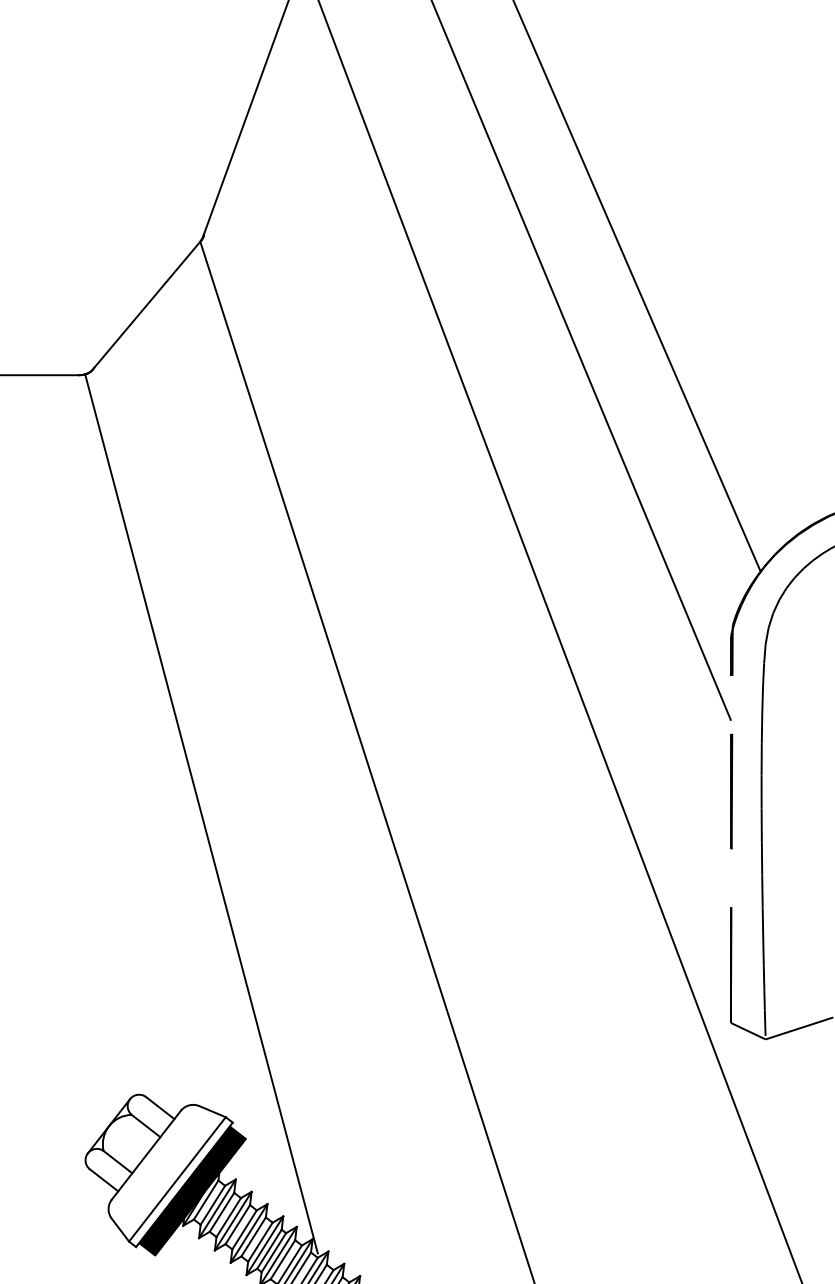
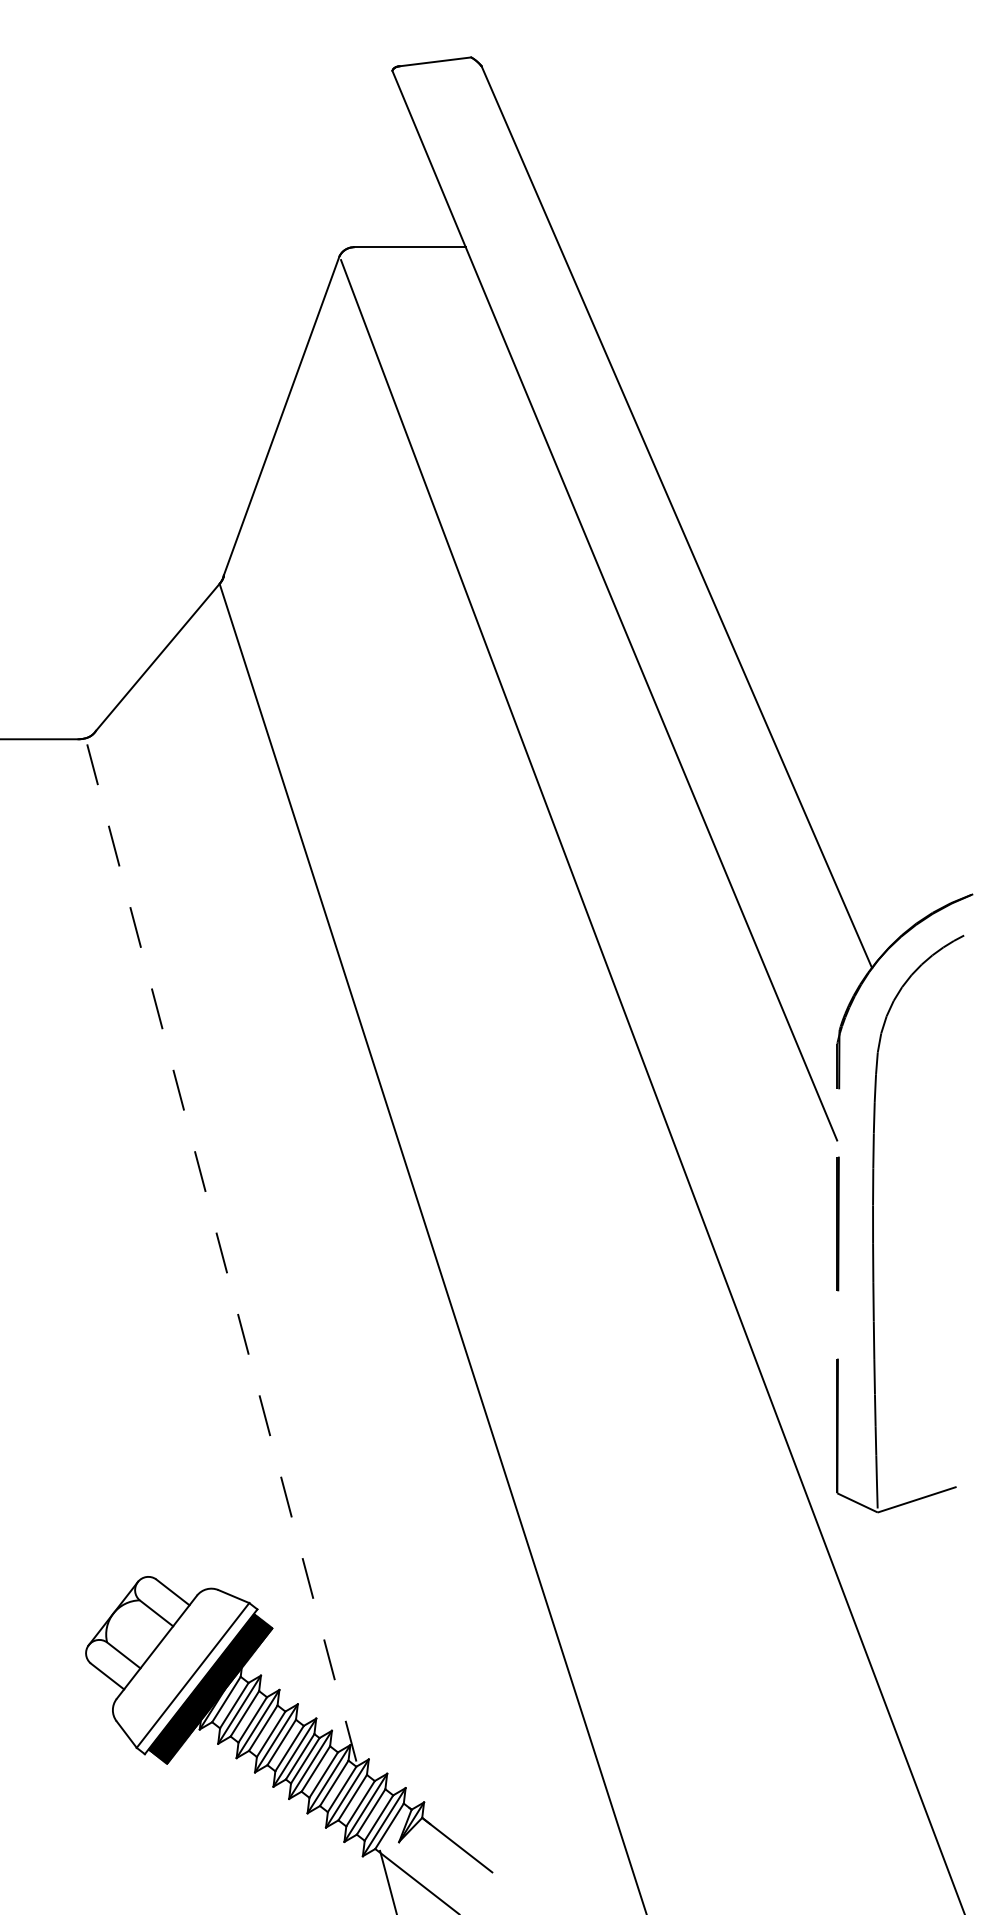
line: (201, 813) -> (220, 1249), solid -> dashed

